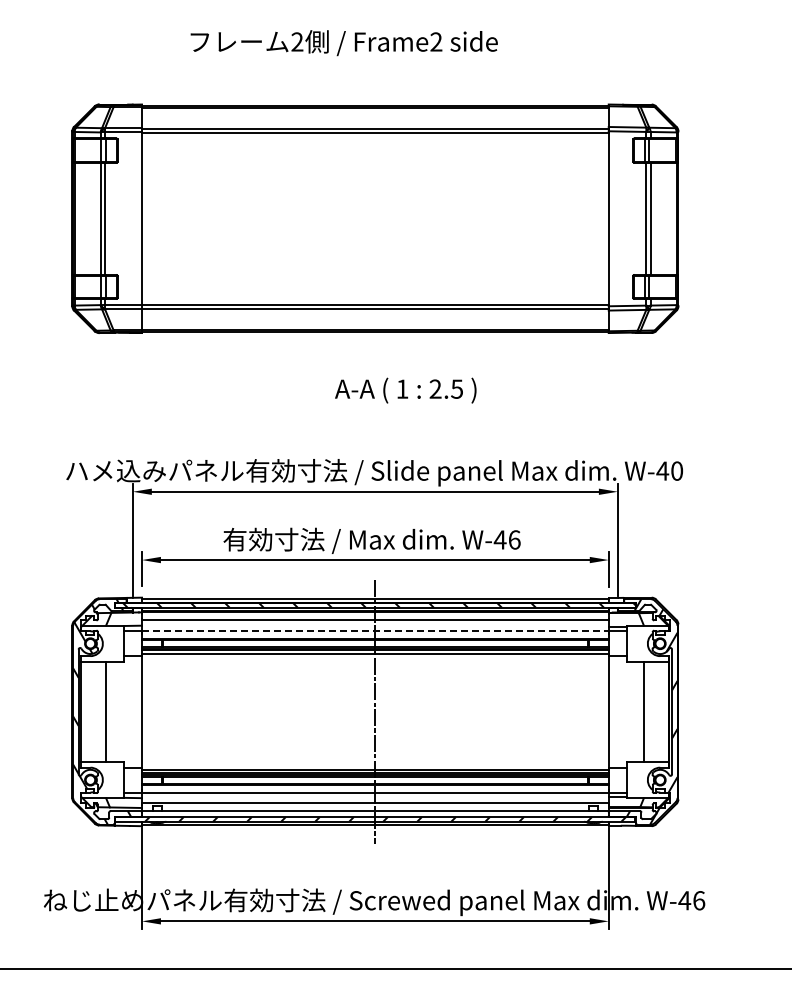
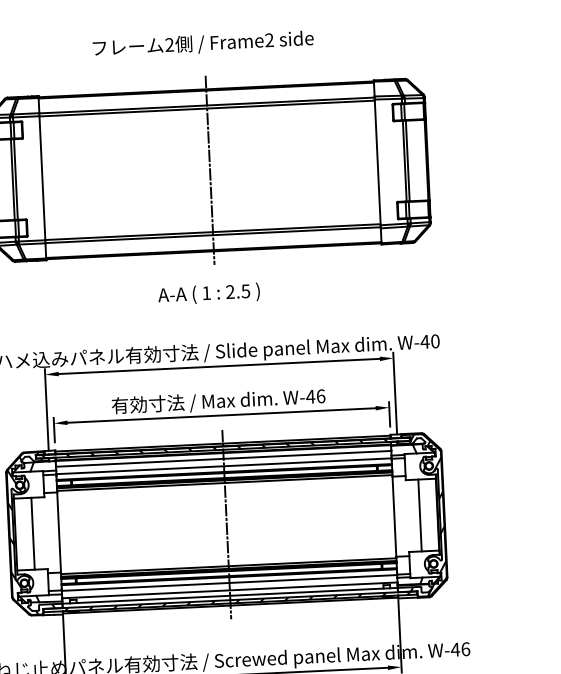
text: (343, 43) -> (202, 44), moved
line: (375, 218) -> (210, 170), added
text: (405, 390) -> (208, 294), moved
line: (375, 630) -> (224, 466), dashed -> solid

